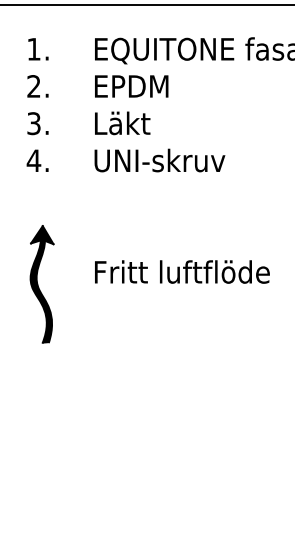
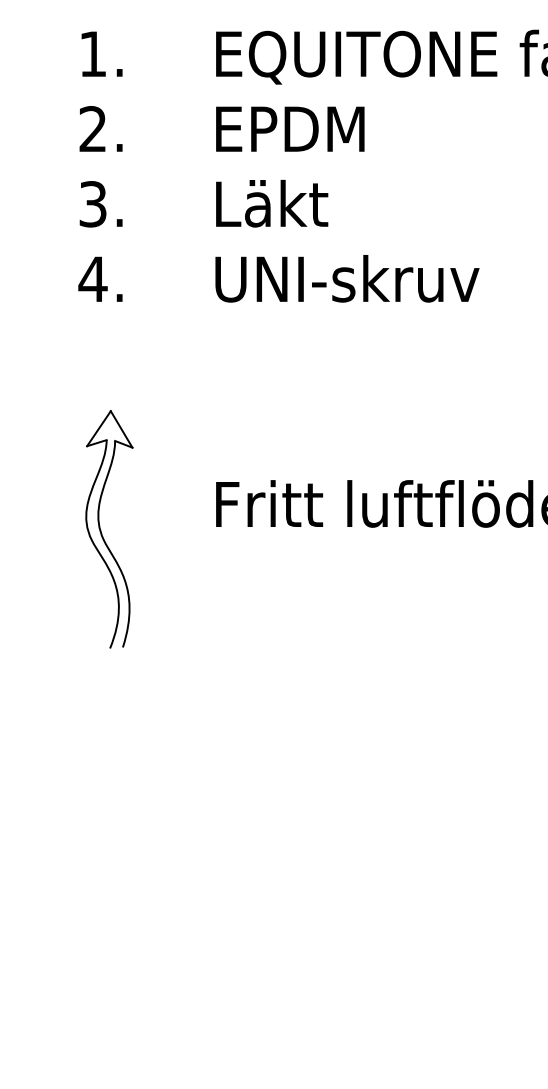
fill: (41, 284) -> (108, 529), removed

